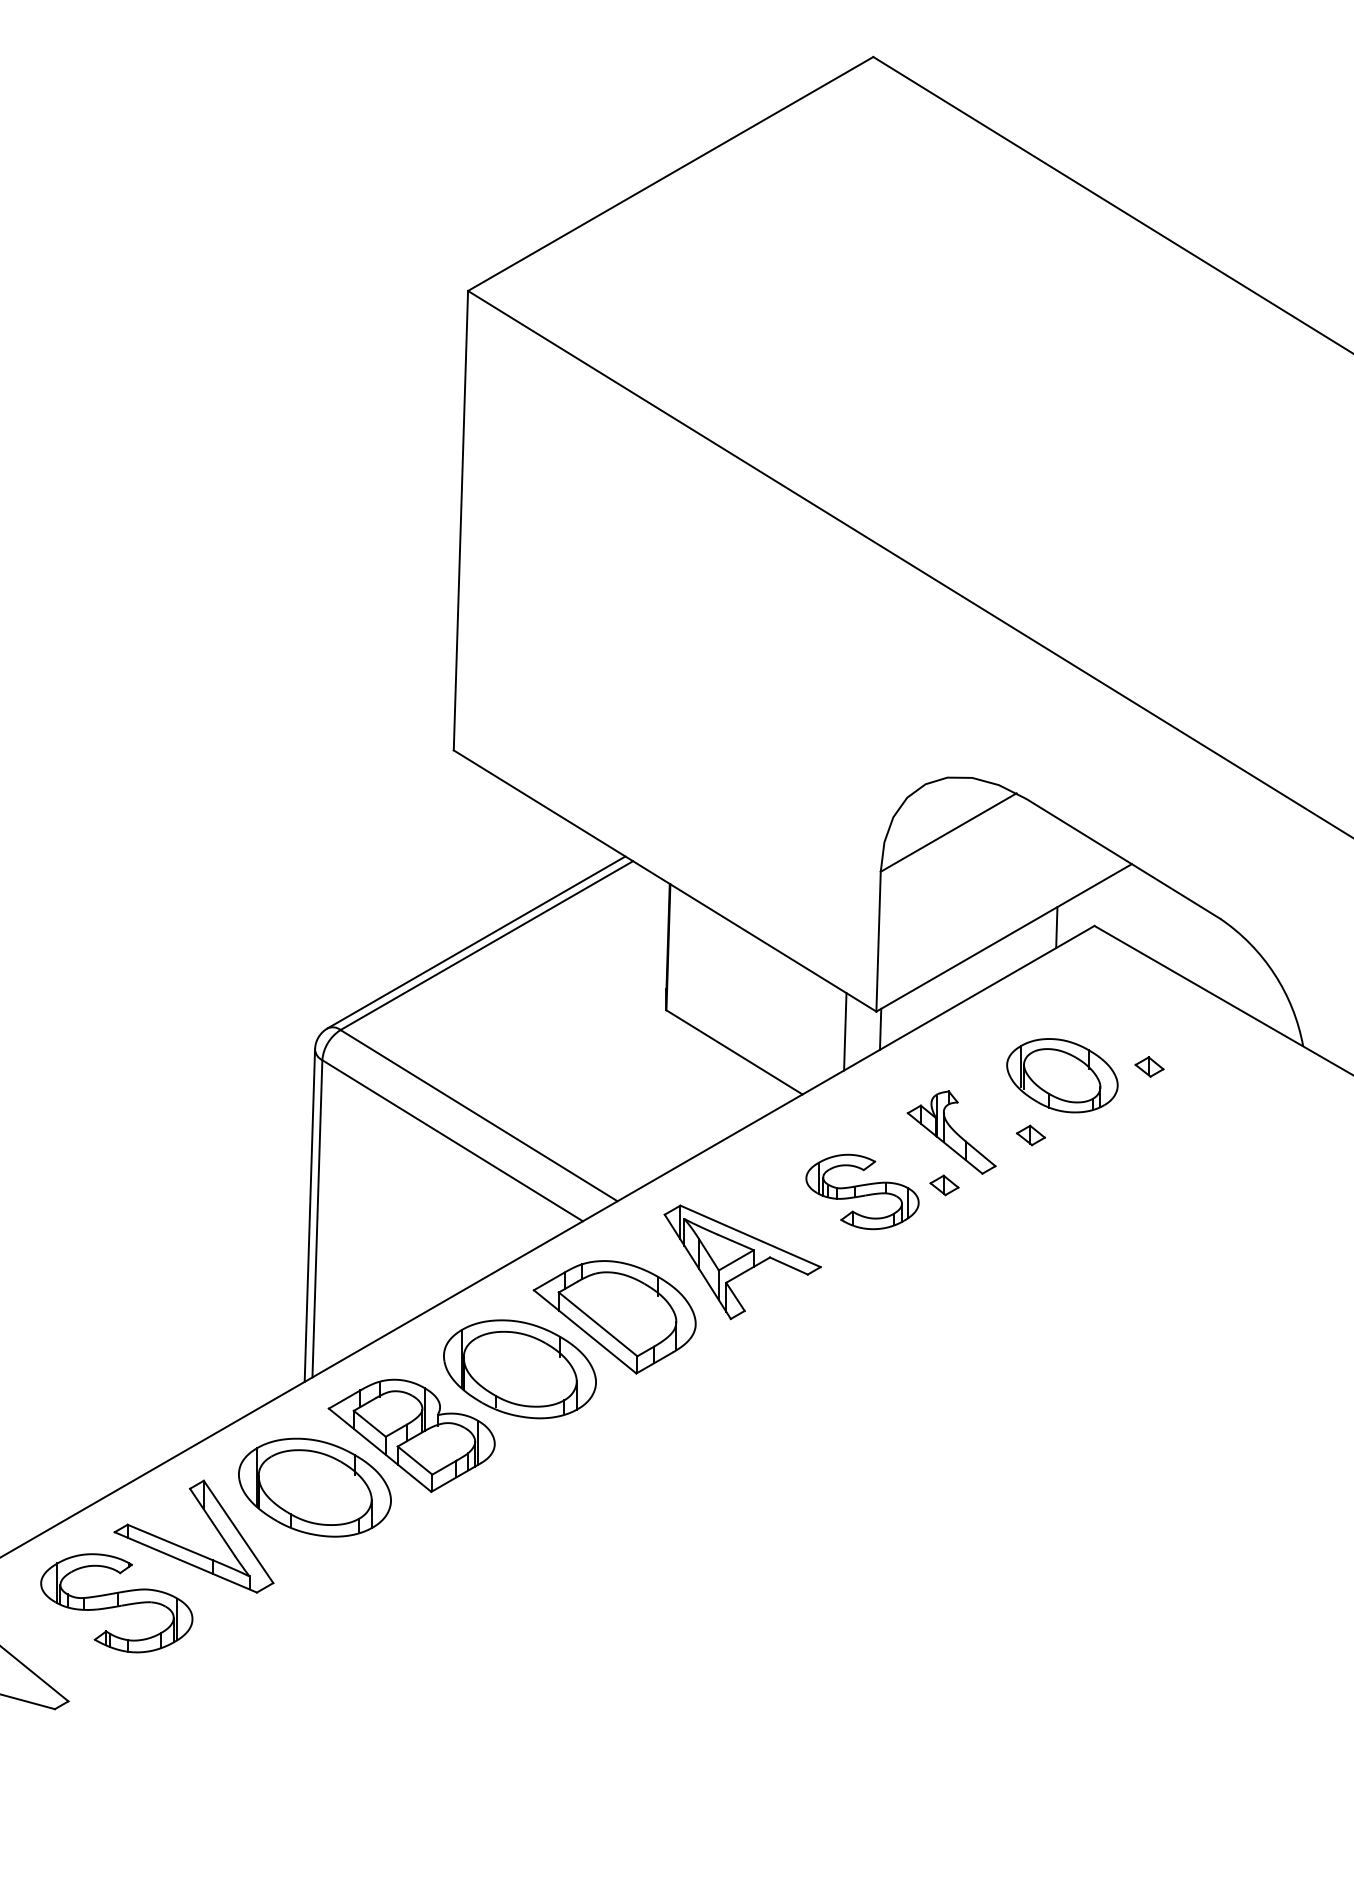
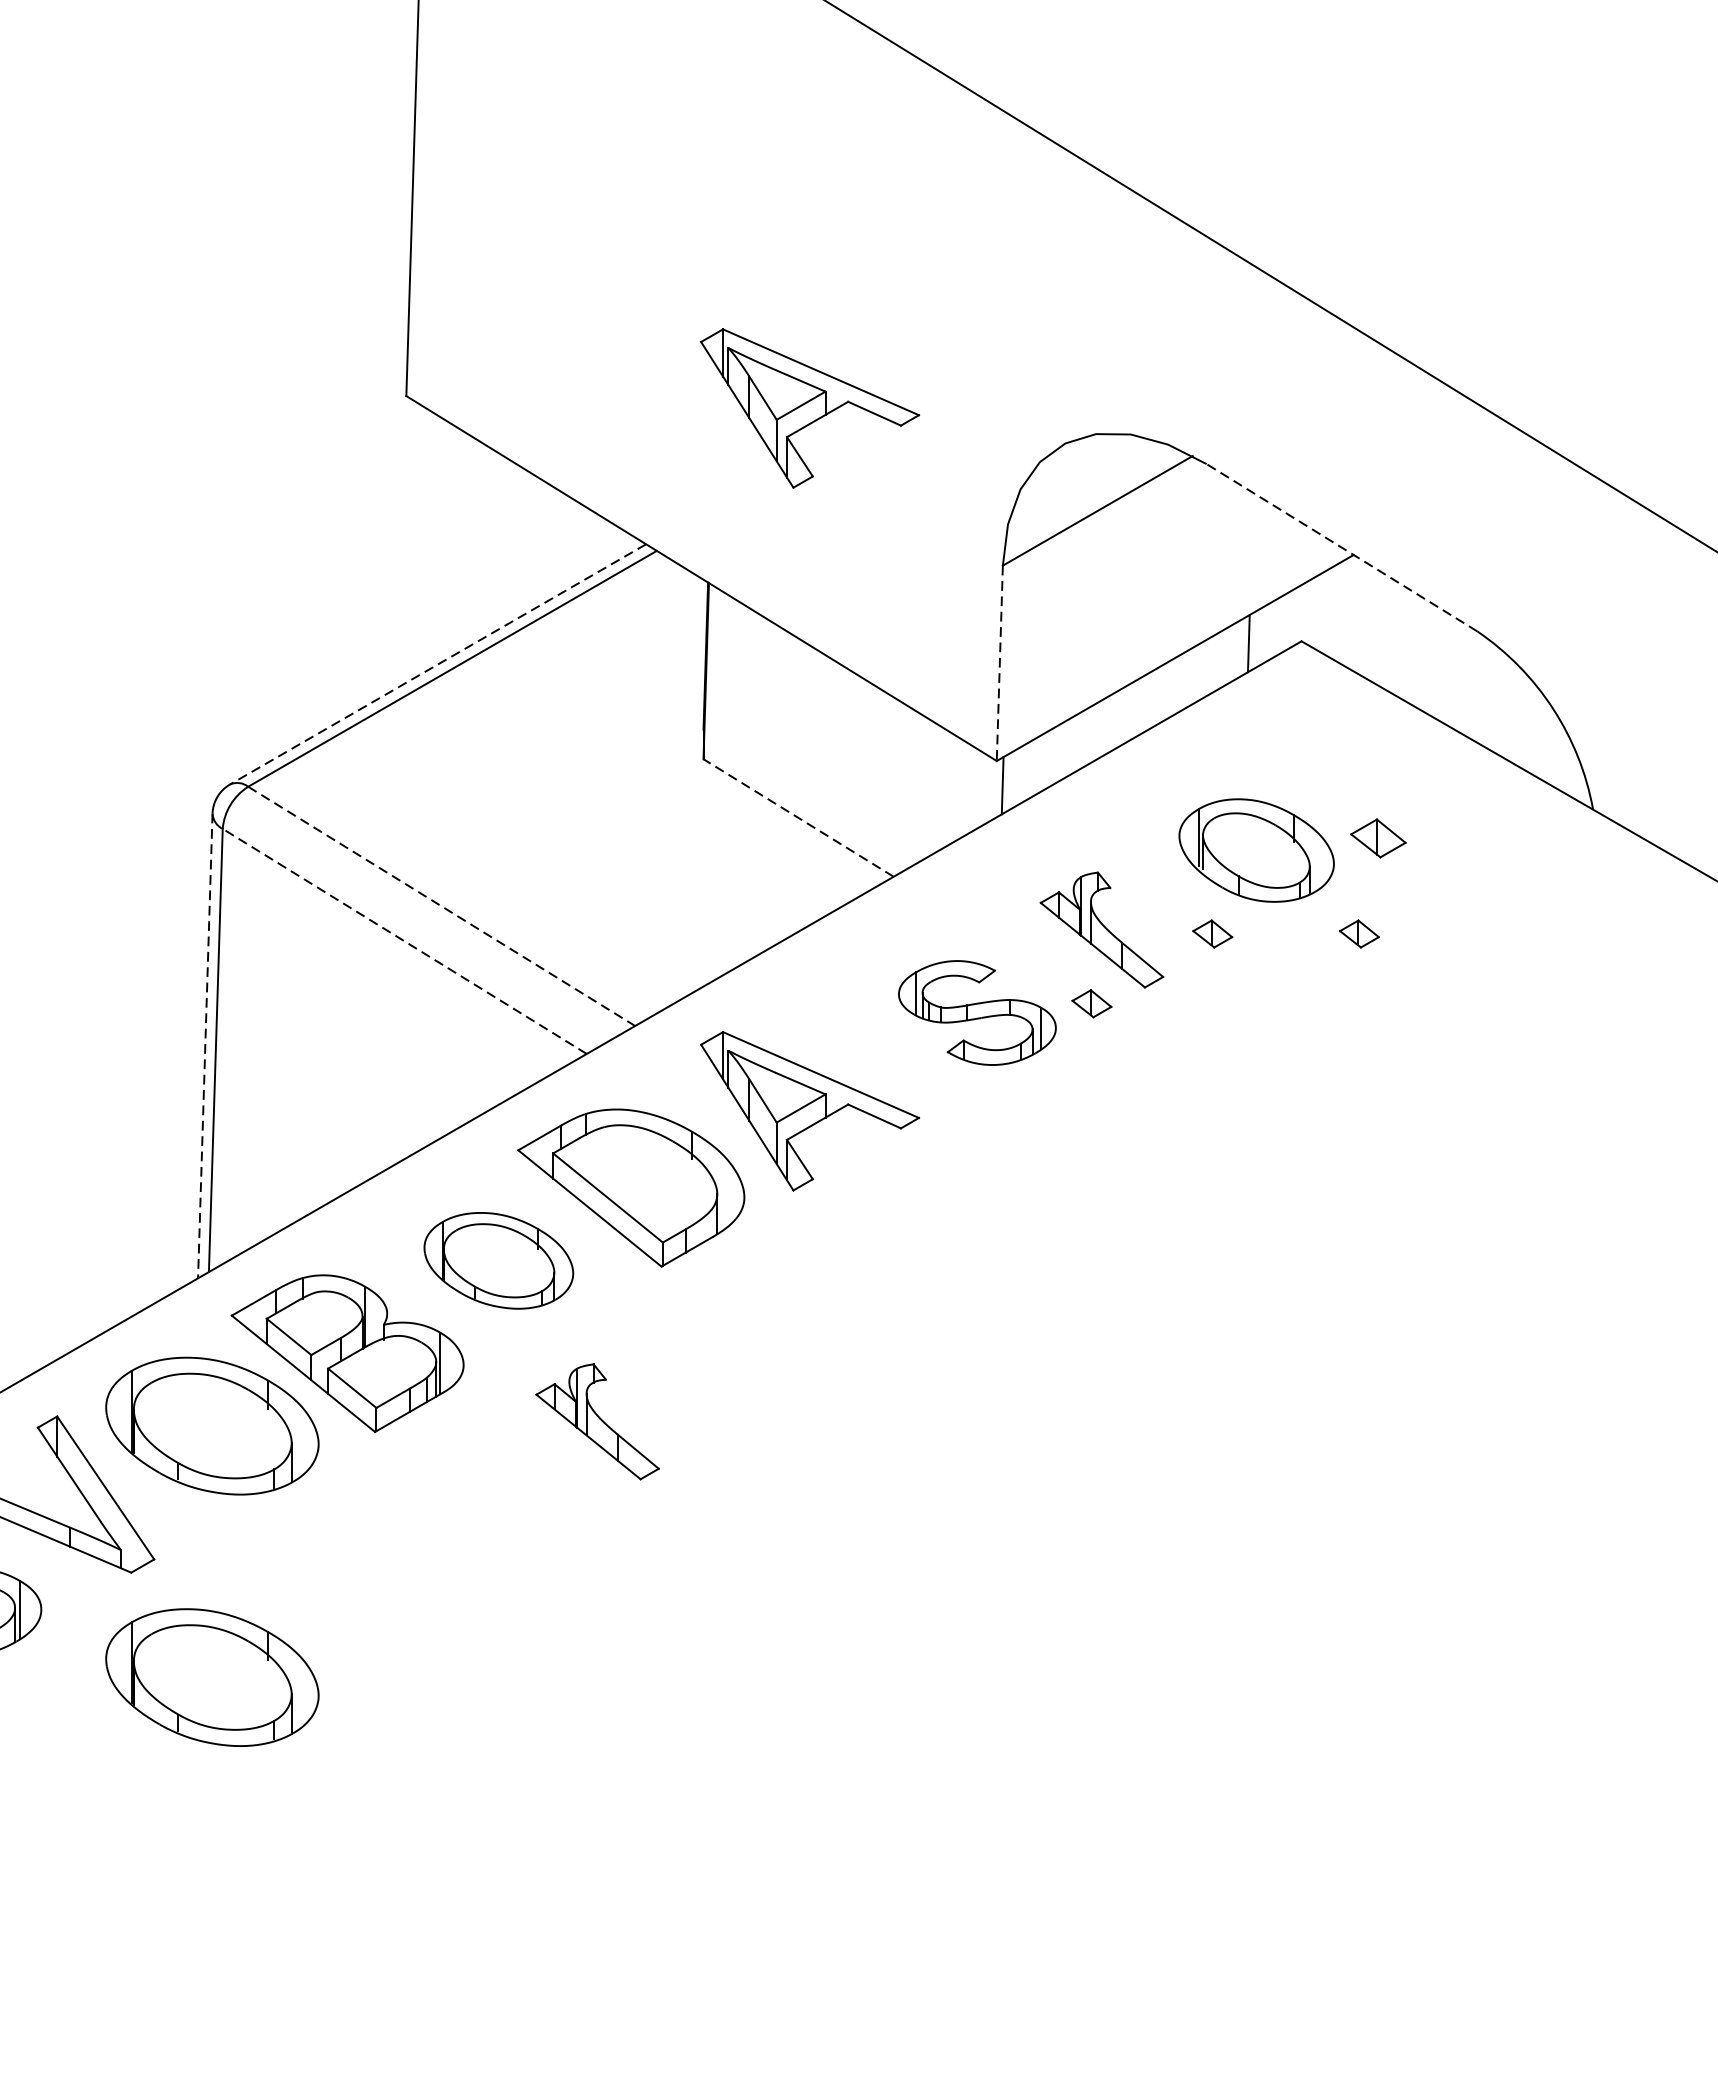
part: (742, 759) -> (809, 408), added
line: (1123, 858) -> (1342, 547), solid -> dashed
line: (878, 941) -> (999, 663), solid -> dashed
line: (476, 942) -> (438, 664), solid -> dashed
line: (845, 1031) -> (953, 788), removed
line: (734, 1052) -> (798, 818), solid -> dashed
part: (1149, 1066) -> (1378, 837), size x1.4
line: (479, 1115) -> (442, 906), solid -> dashed
part: (1135, 1135) -> (1358, 934), added
line: (452, 1140) -> (404, 941), solid -> dashed
line: (309, 1216) -> (204, 1047), solid -> dashed
part: (519, 1369) -> (498, 1261), size x0.7
part: (590, 1484) -> (597, 1421), added
part: (314, 1667) -> (211, 1677), added

